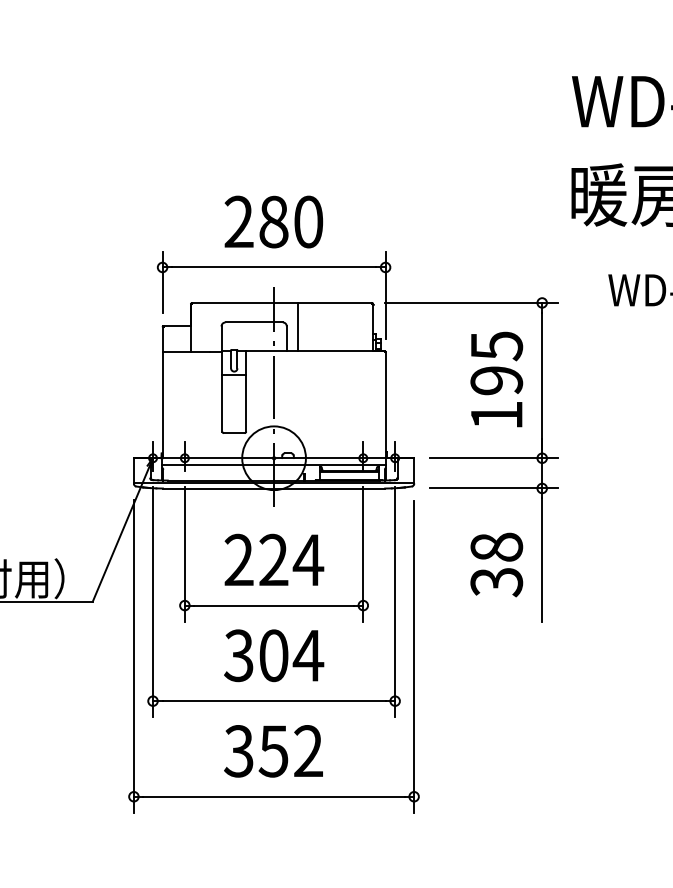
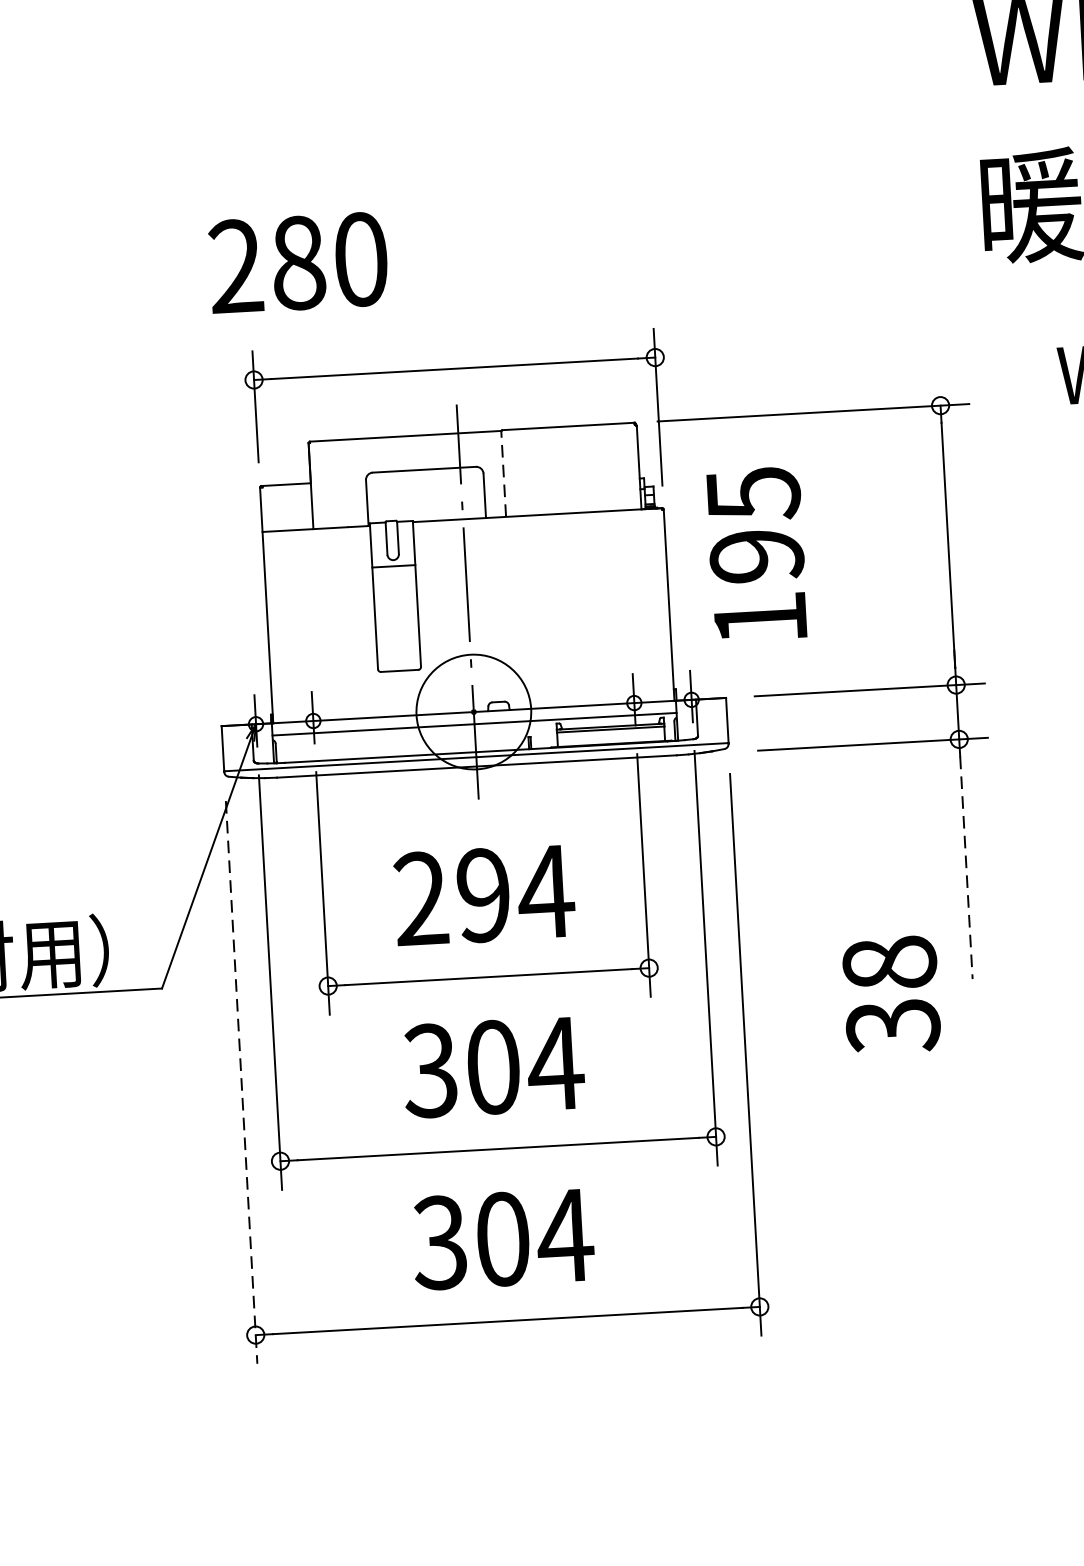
text: (273, 221) -> (297, 262), moved
line: (297, 327) -> (502, 474), solid -> dashed
text: (496, 379) -> (756, 554), moved
line: (542, 559) -> (966, 867), solid -> dashed
text: (273, 560) -> (483, 896), 224 -> 294
text: (496, 564) -> (891, 994), moved
line: (133, 656) -> (240, 1082), solid -> dashed
text: (291, 751) -> (534, 1237), 352 -> 304

